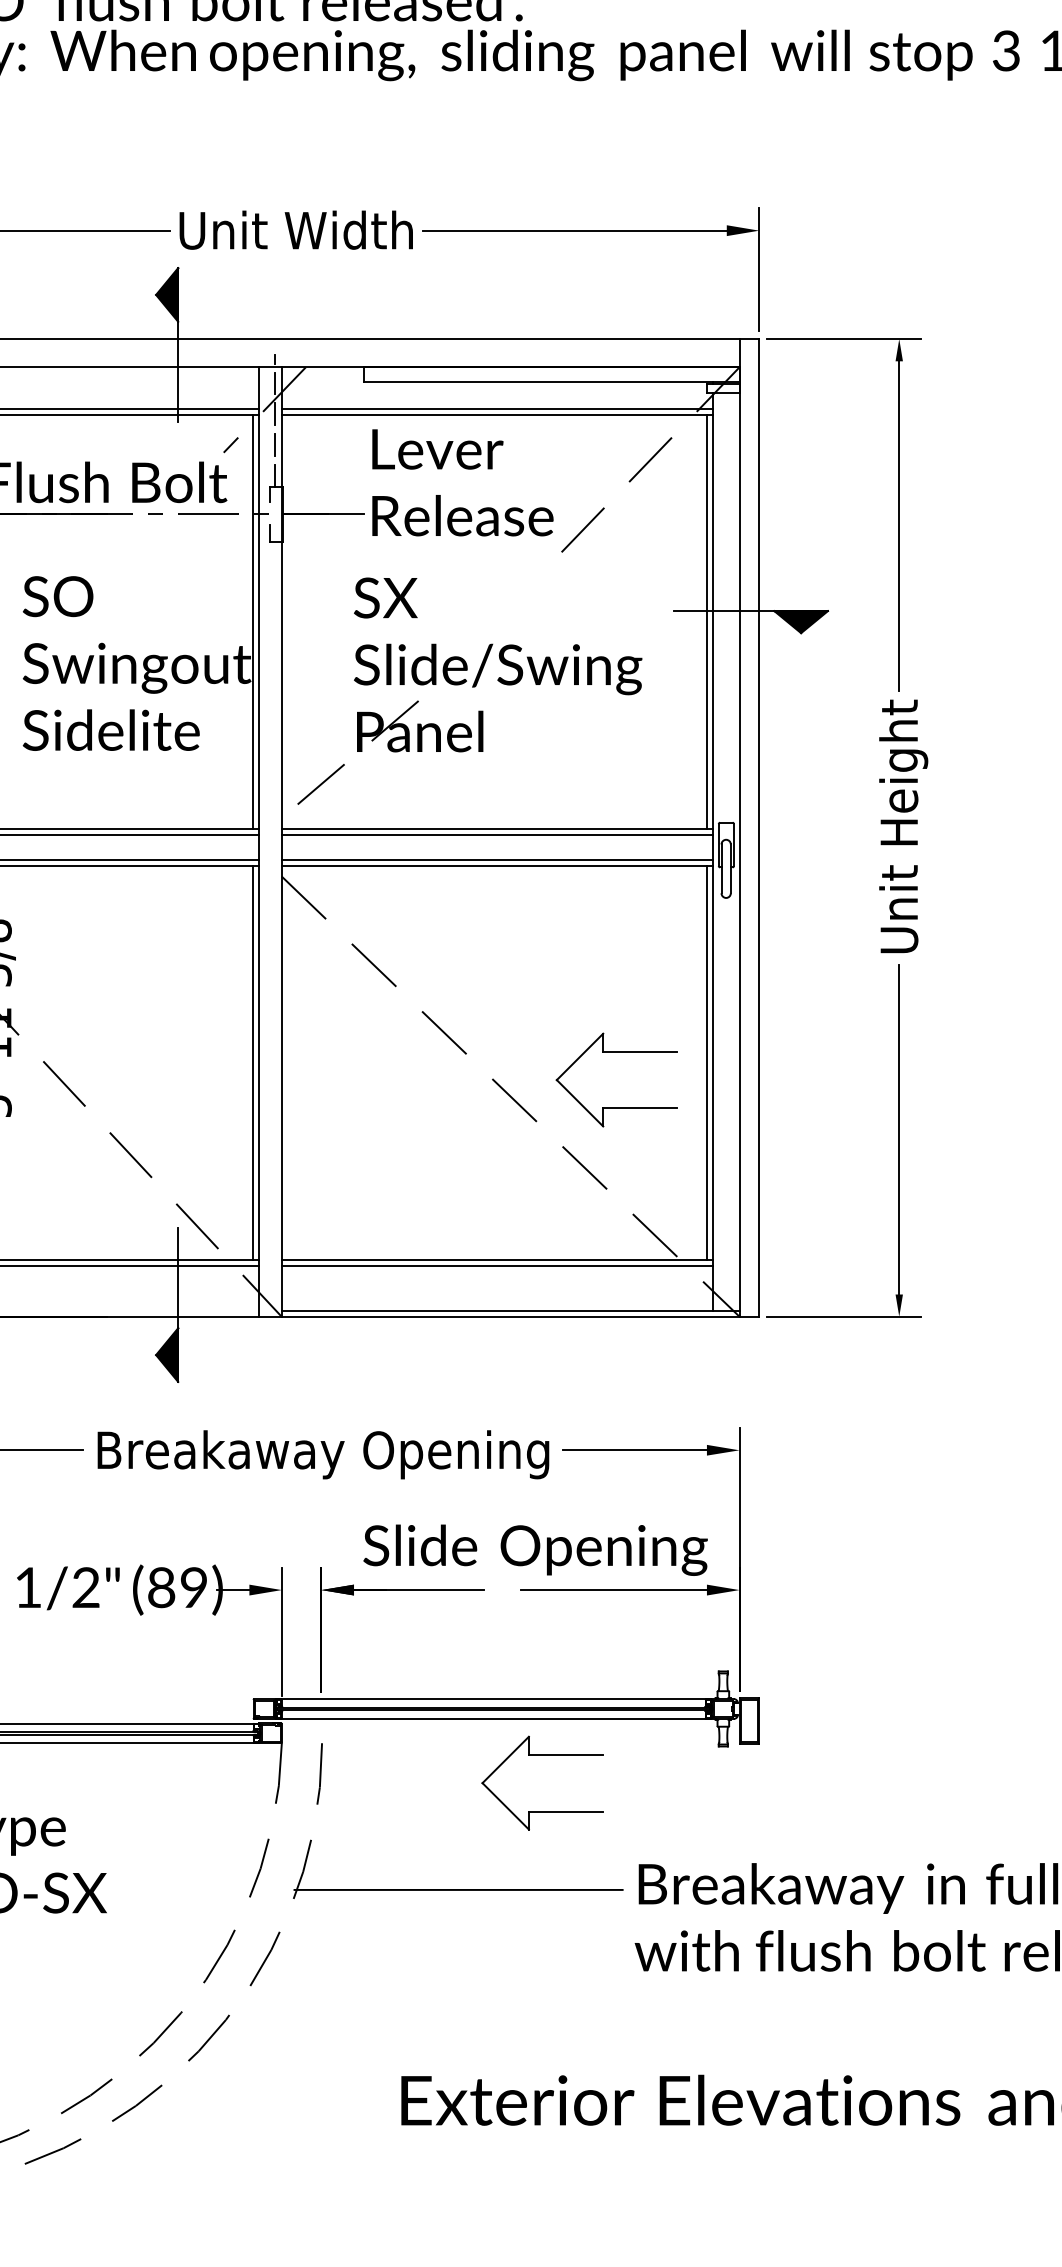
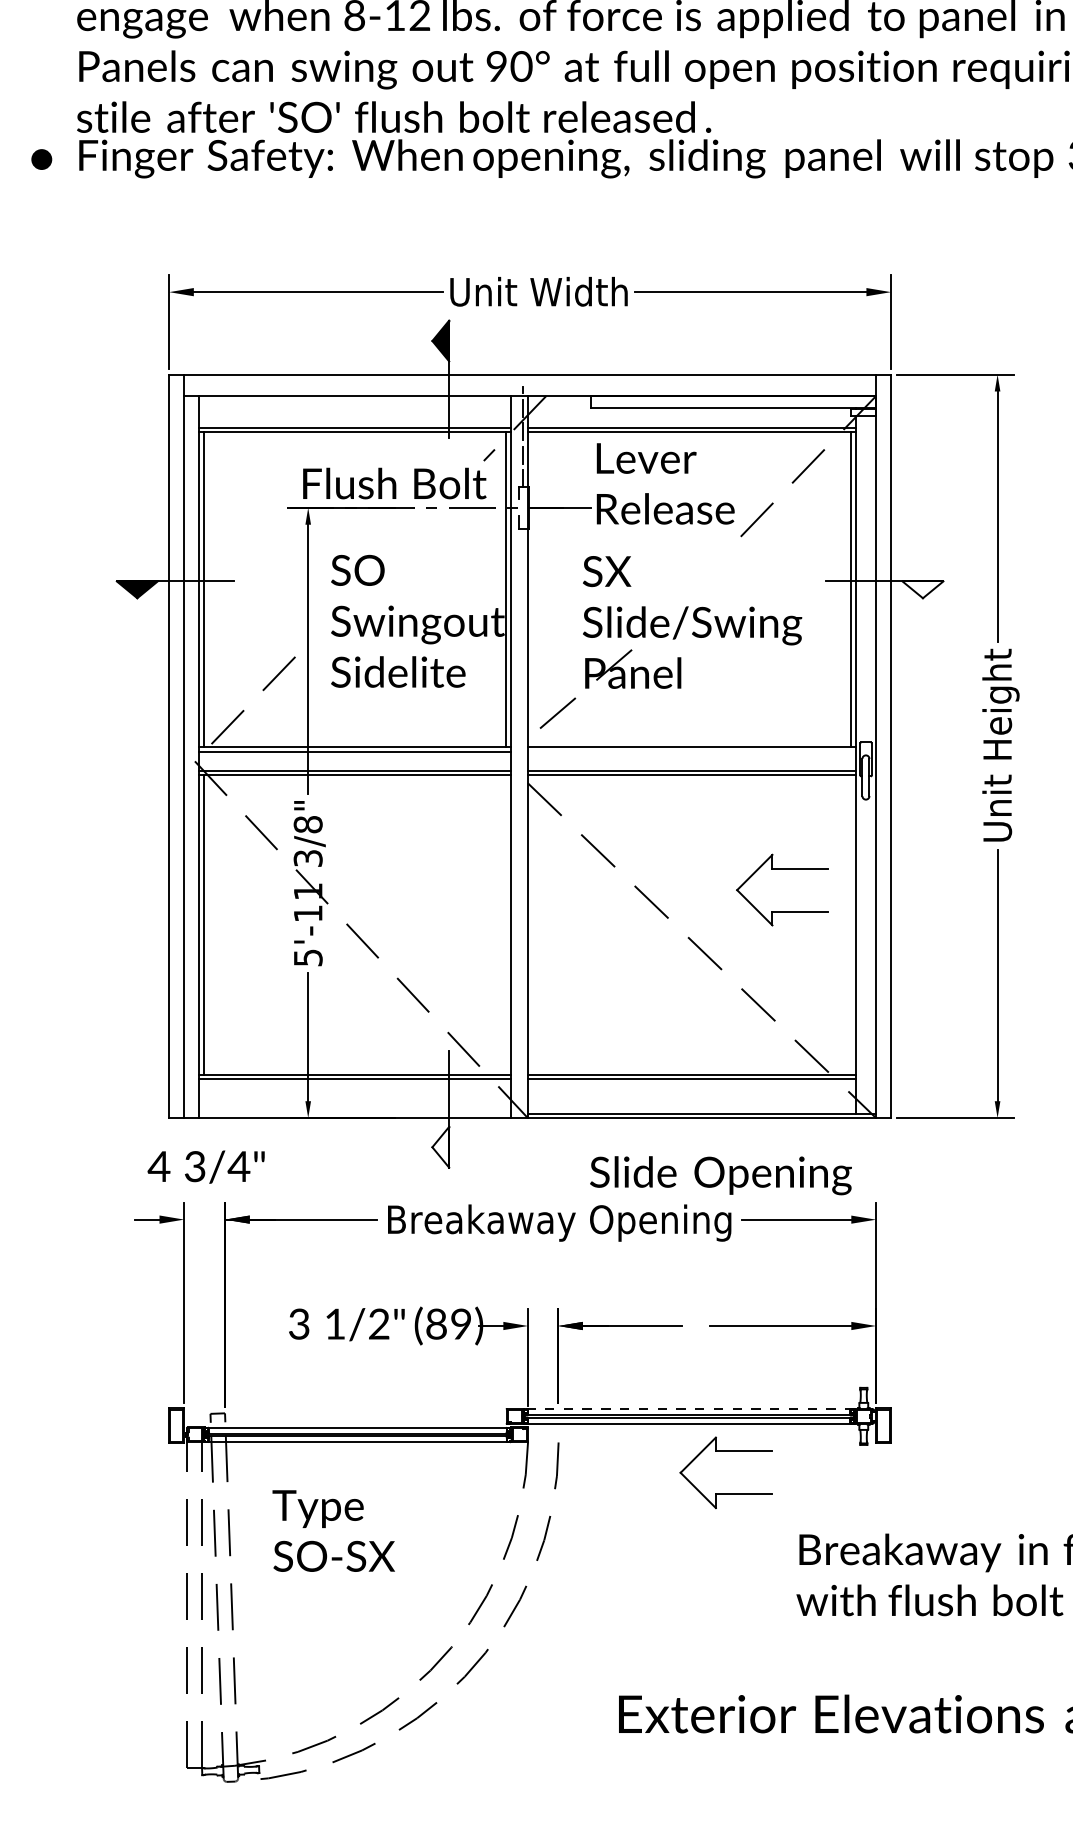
fill: (800, 621) -> (922, 589), removed
line: (496, 834) -> (691, 751), removed
part: (616, 1052) -> (782, 869), moved
line: (253, 1063) -> (506, 925), removed
line: (707, 1063) -> (851, 925), removed
fill: (166, 1354) -> (440, 1146), removed
text: (534, 1549) -> (720, 1175), moved
line: (492, 1699) -> (688, 1409), solid -> dashed
line: (458, 1890) -> (662, 1554), removed

